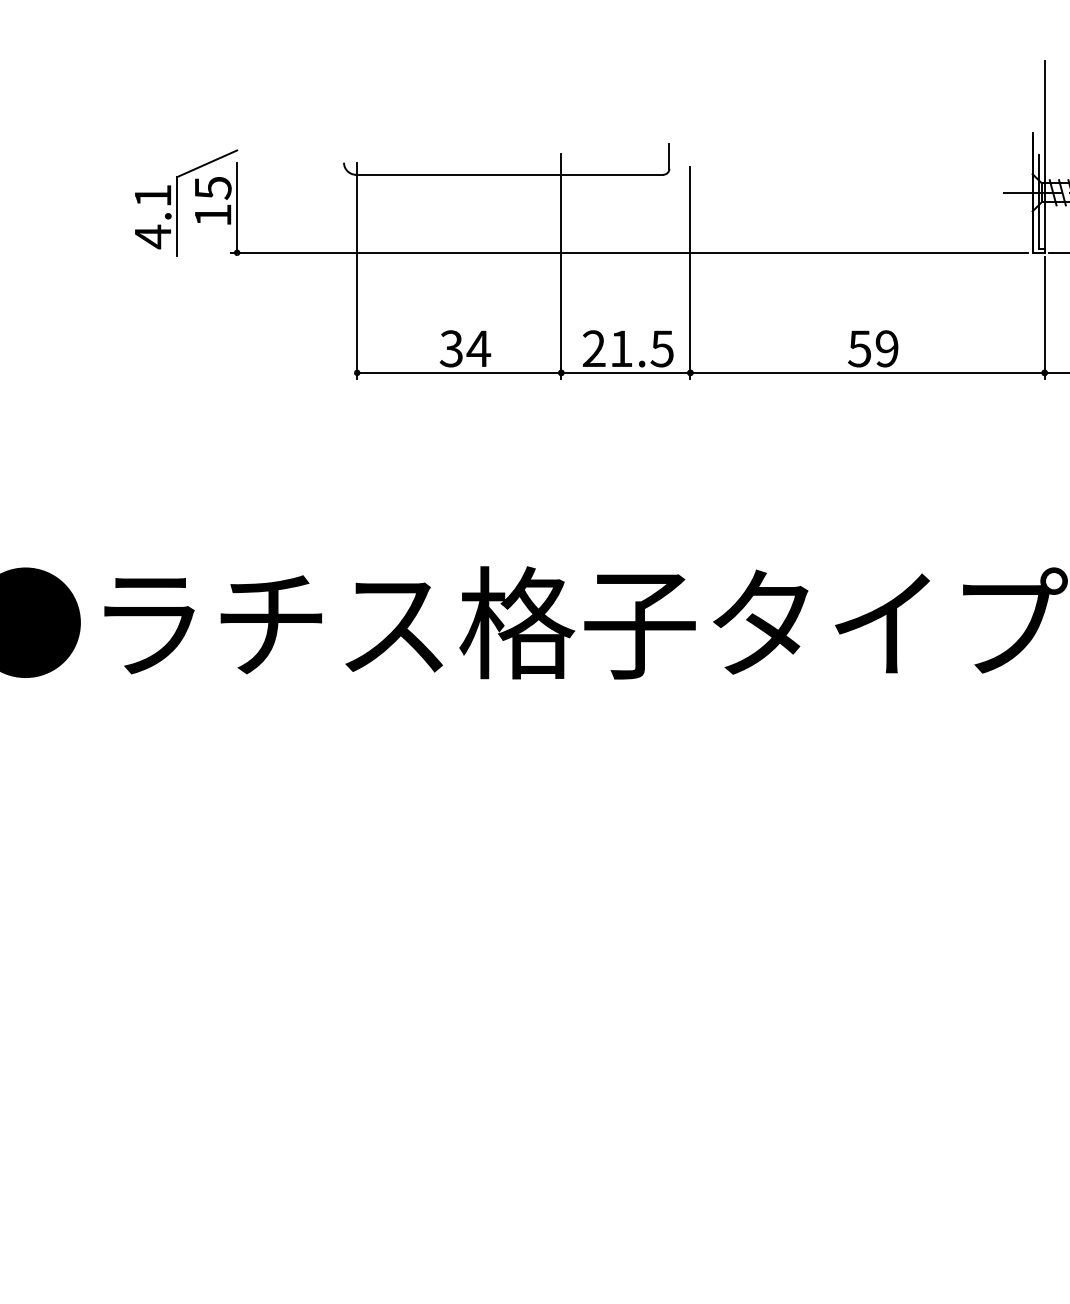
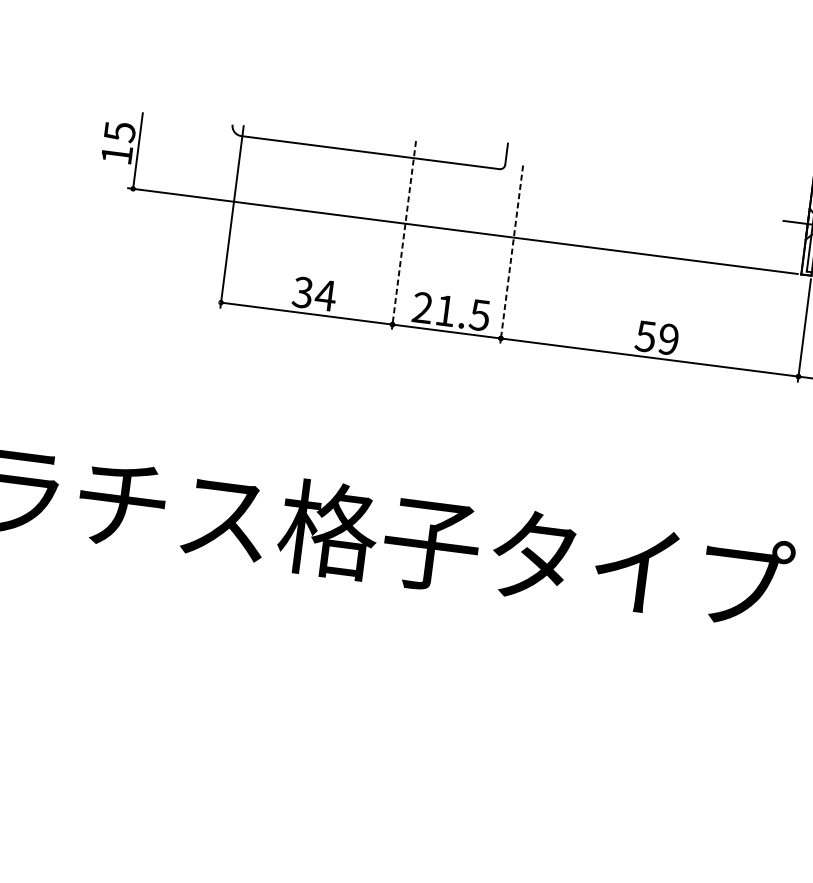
part: (177, 202) -> (88, 140), removed
line: (561, 267) -> (403, 236), solid -> dashed
line: (690, 272) -> (511, 254), solid -> dashed

